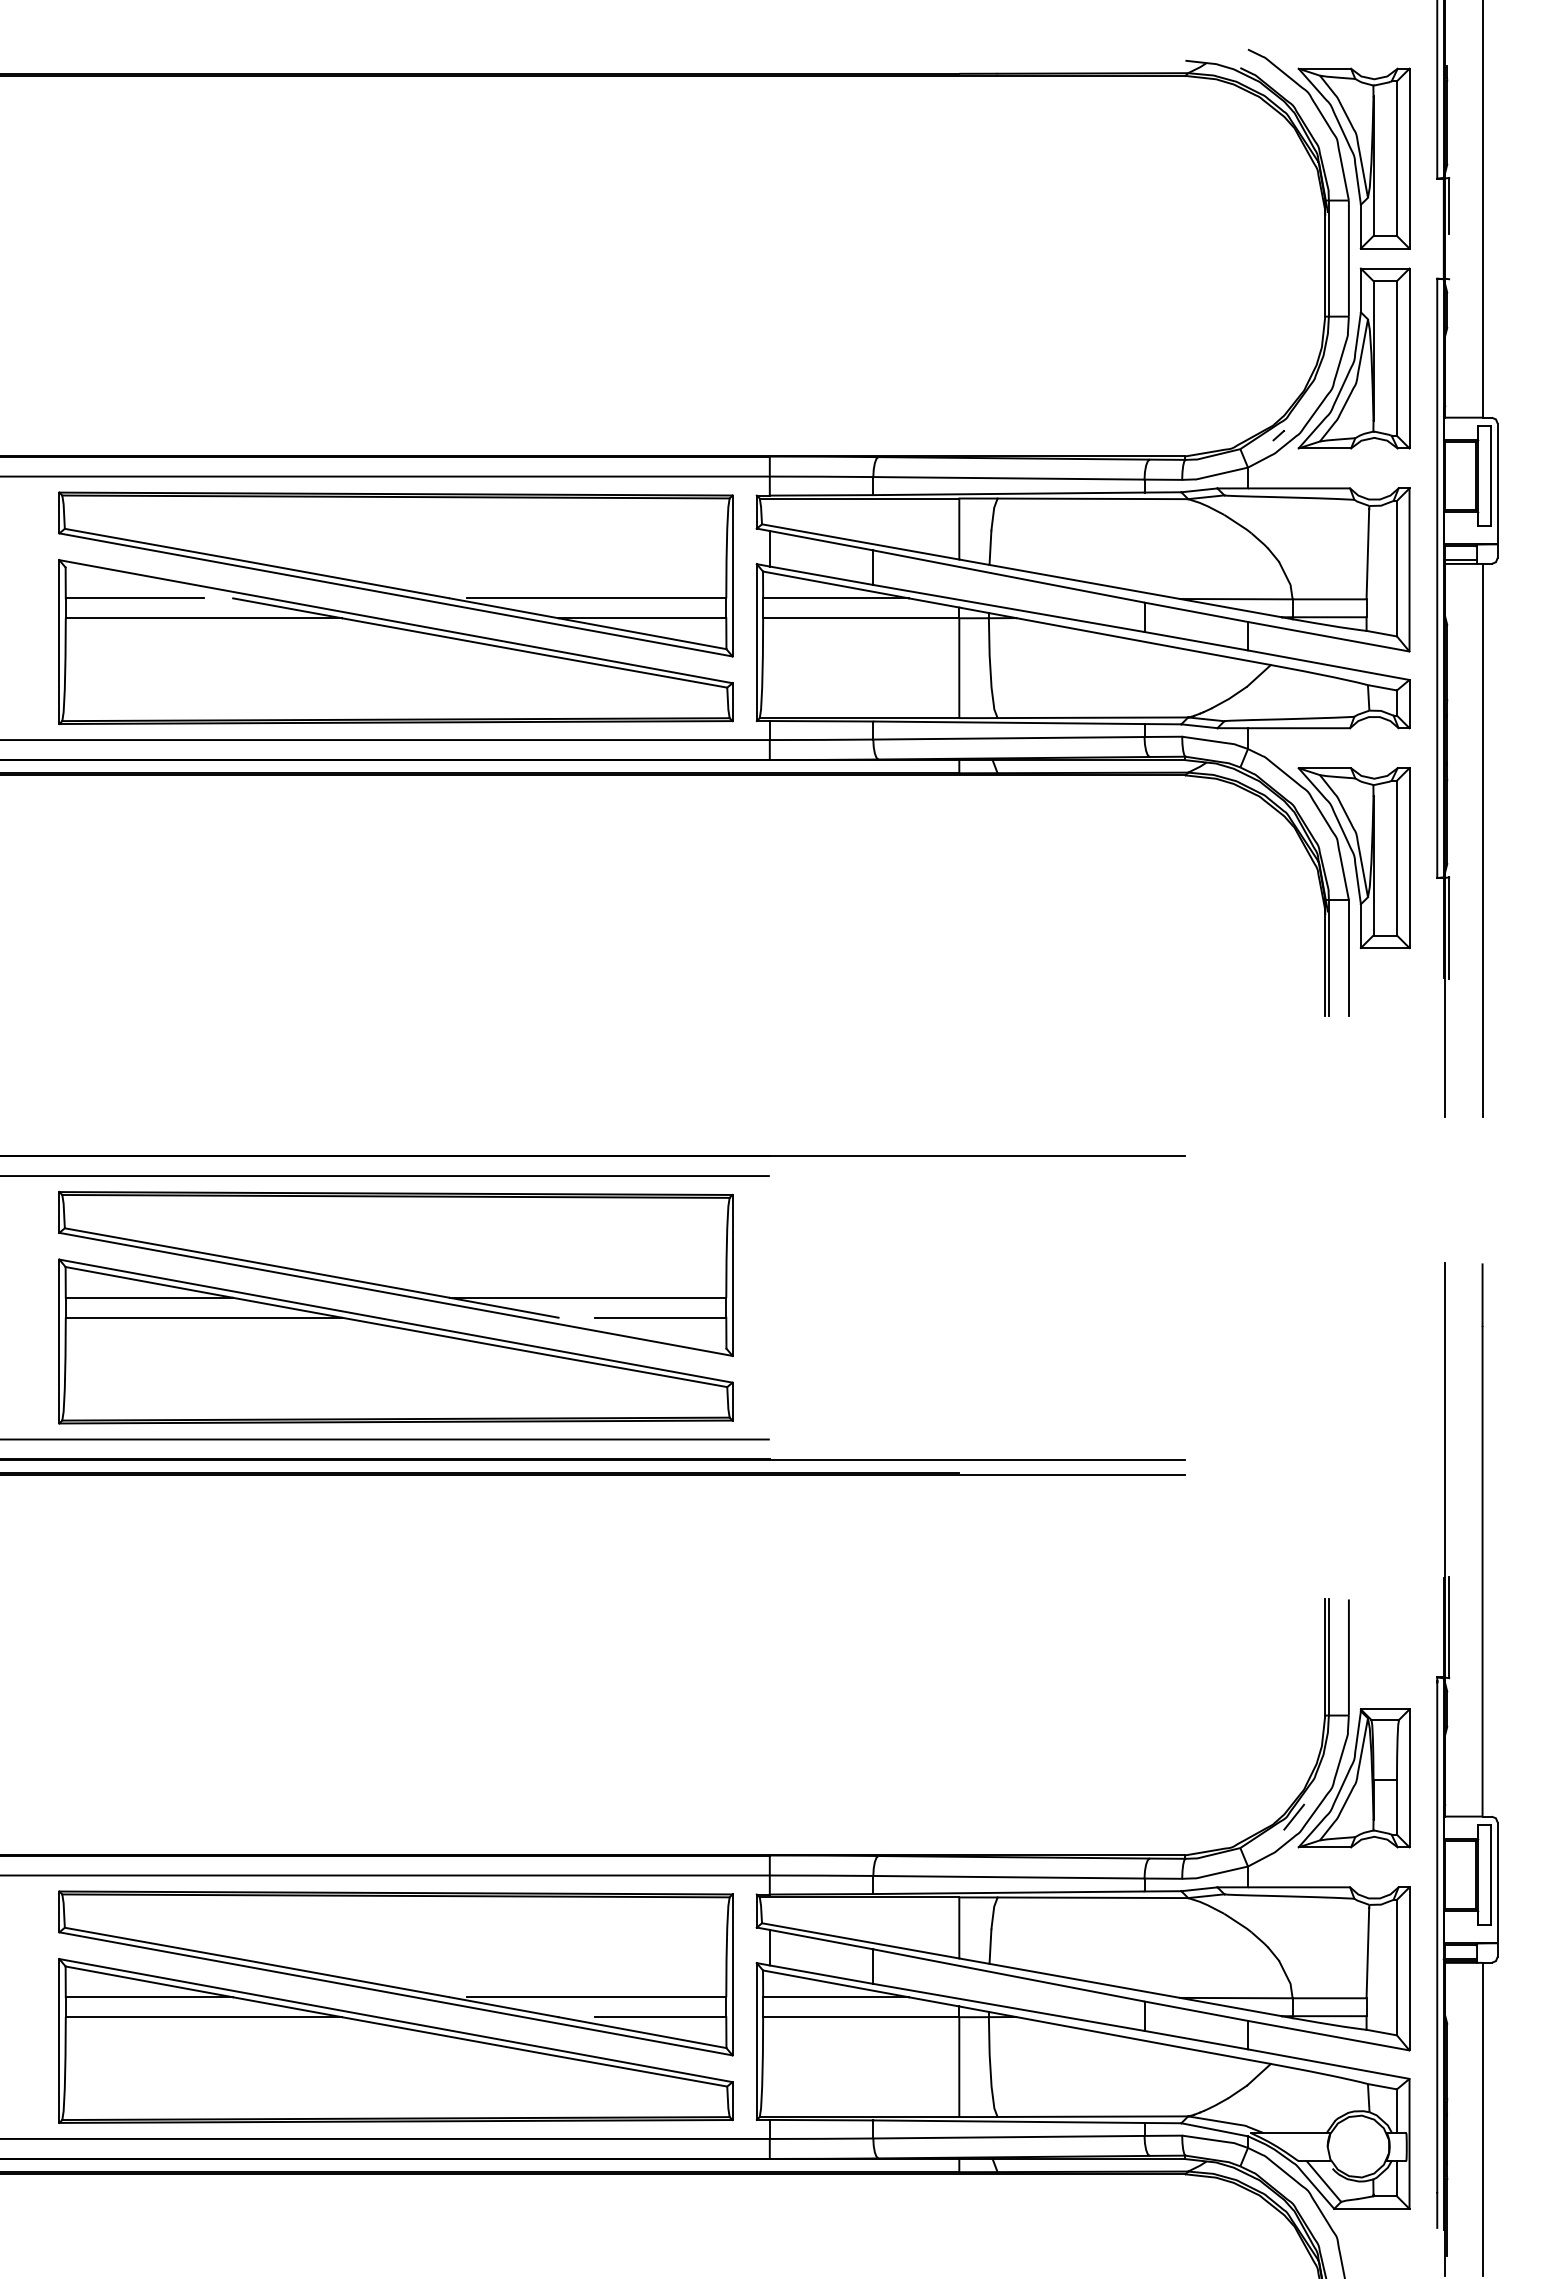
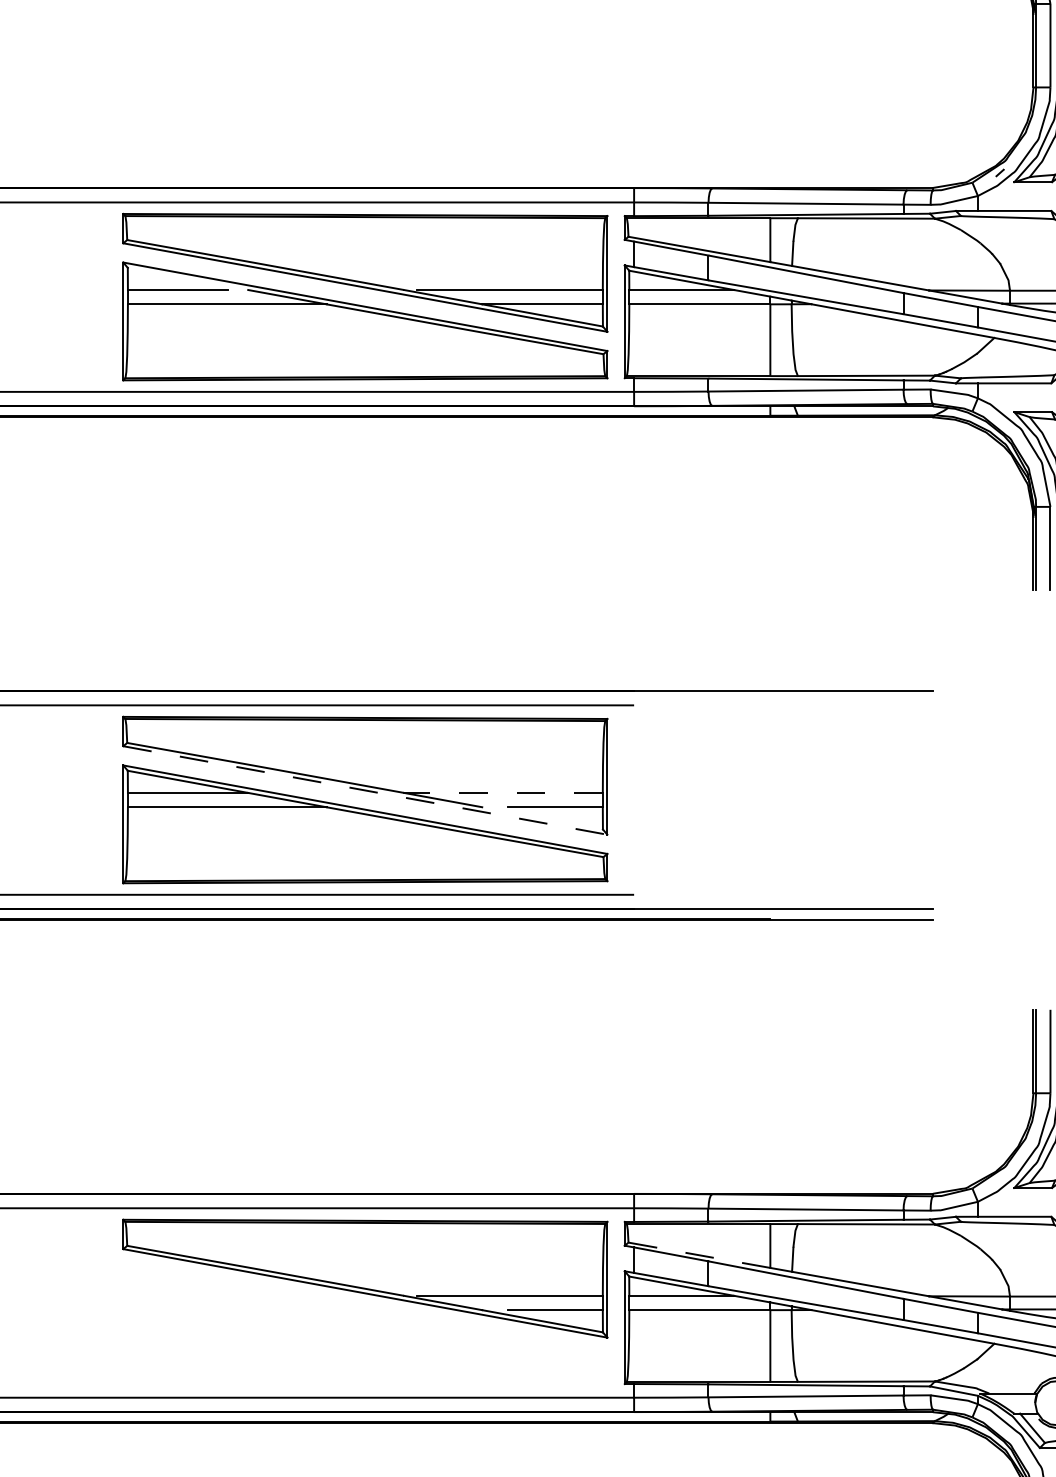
line: (396, 1294) -> (365, 790), solid -> dashed
line: (587, 1297) -> (503, 792), solid -> dashed
line: (1294, 1816) -> (1011, 1165), removed
line: (860, 1940) -> (699, 1255), solid -> dashed
part: (395, 2040) -> (364, 1326), removed

